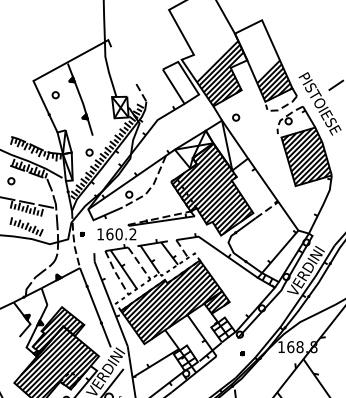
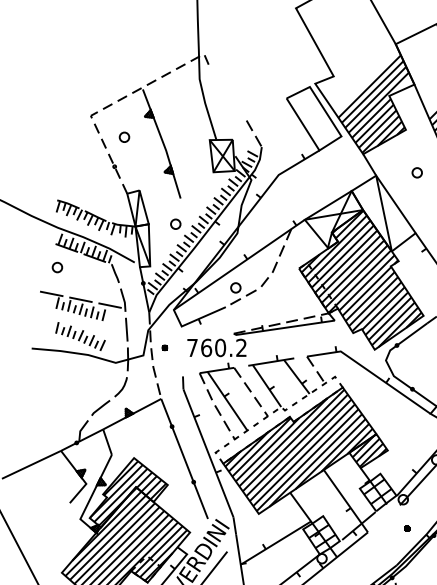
line: (50, 71) -> (116, 101), solid -> dashed
part: (236, 117) -> (417, 172), moved
text: (100, 234) -> (192, 348), 160.2 -> 760.2

